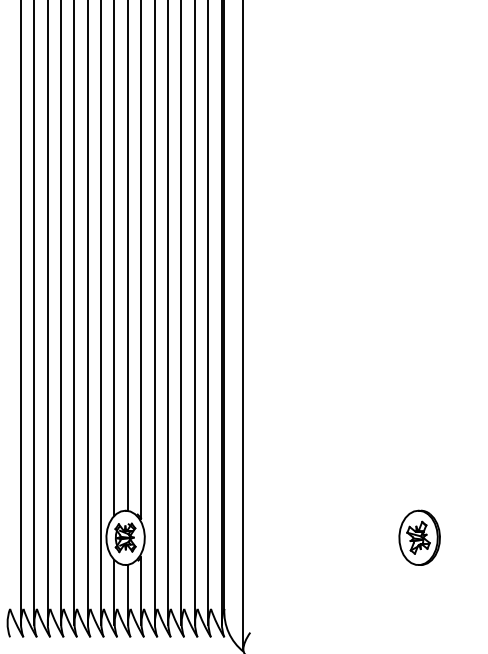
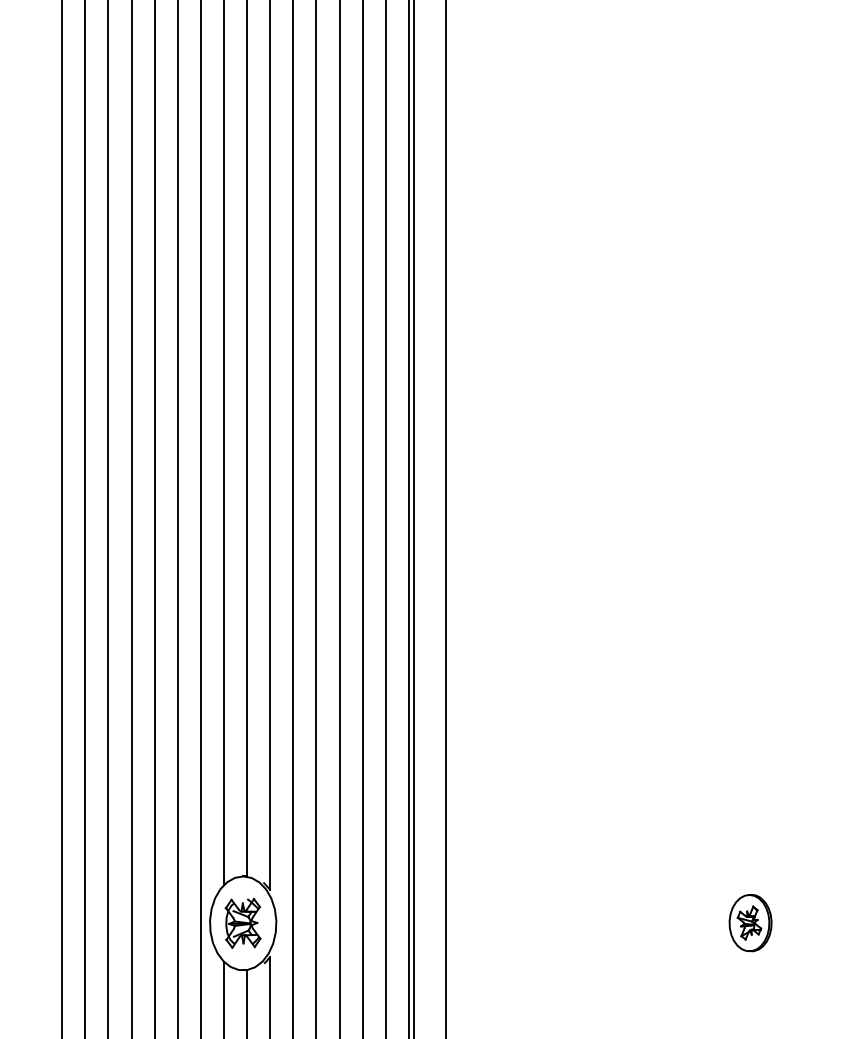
part: (419, 537) -> (750, 922), size x0.6

